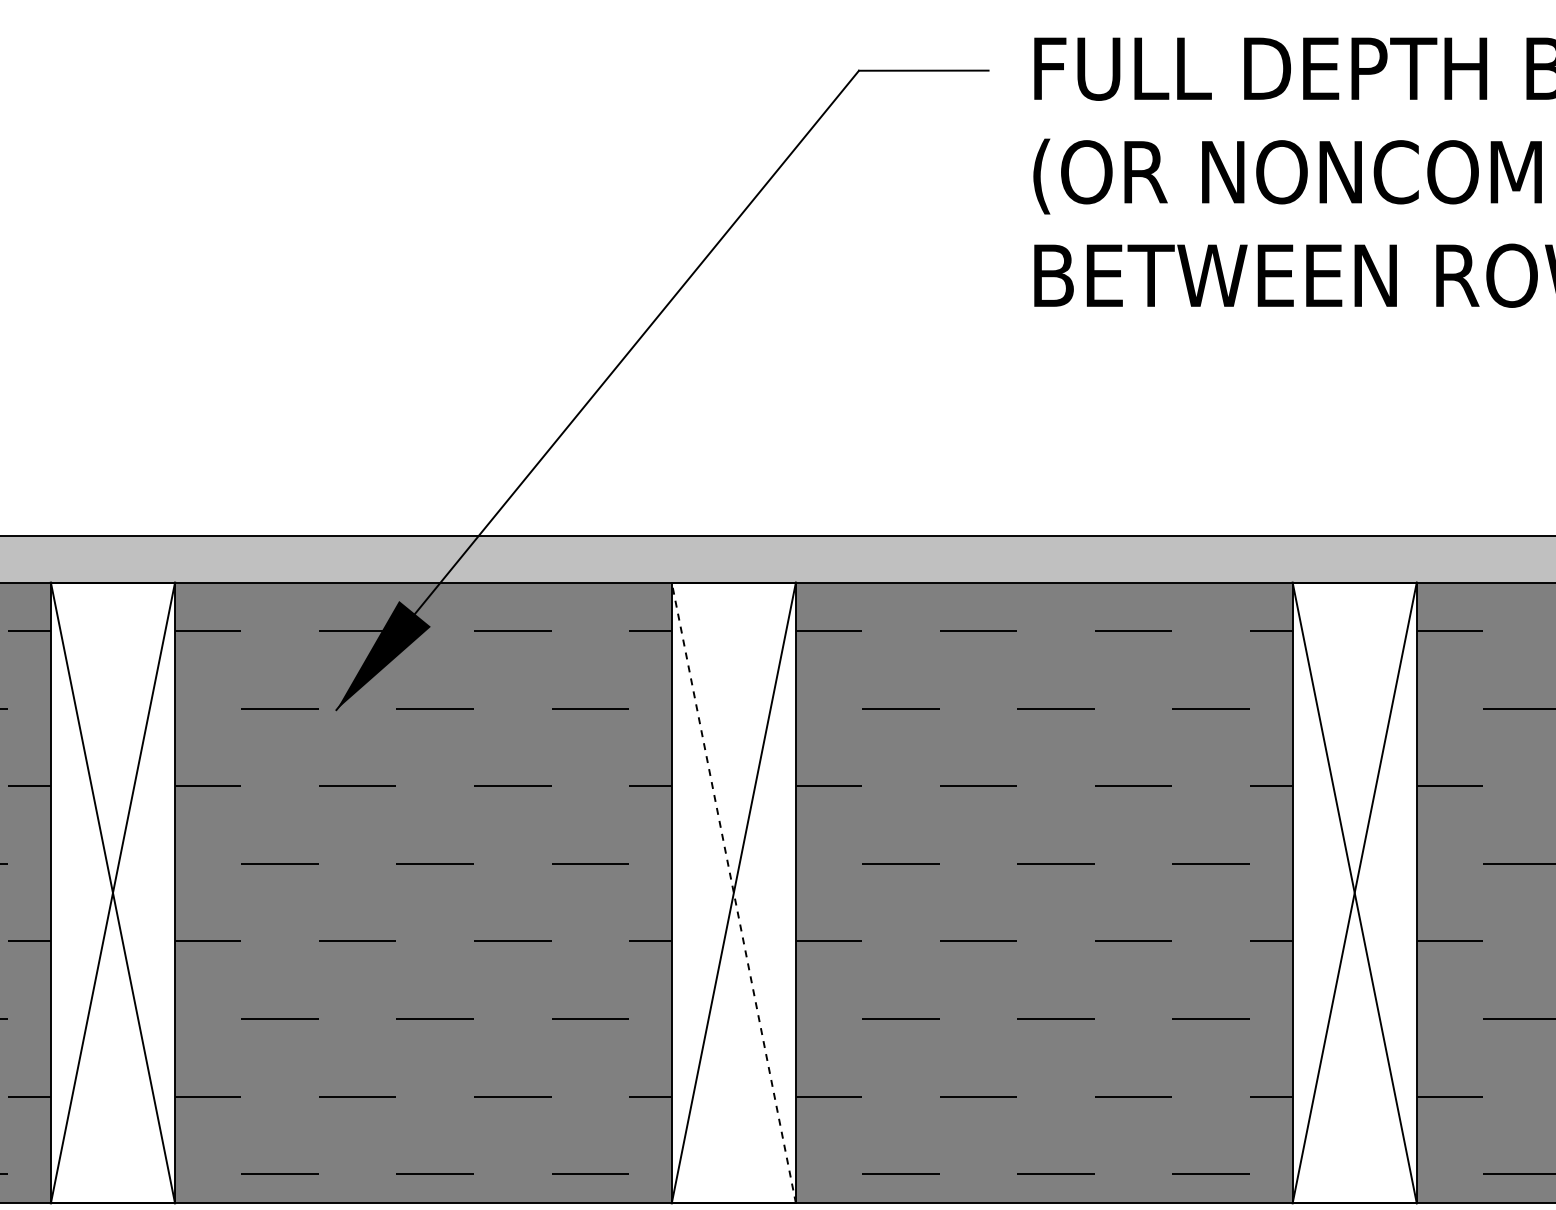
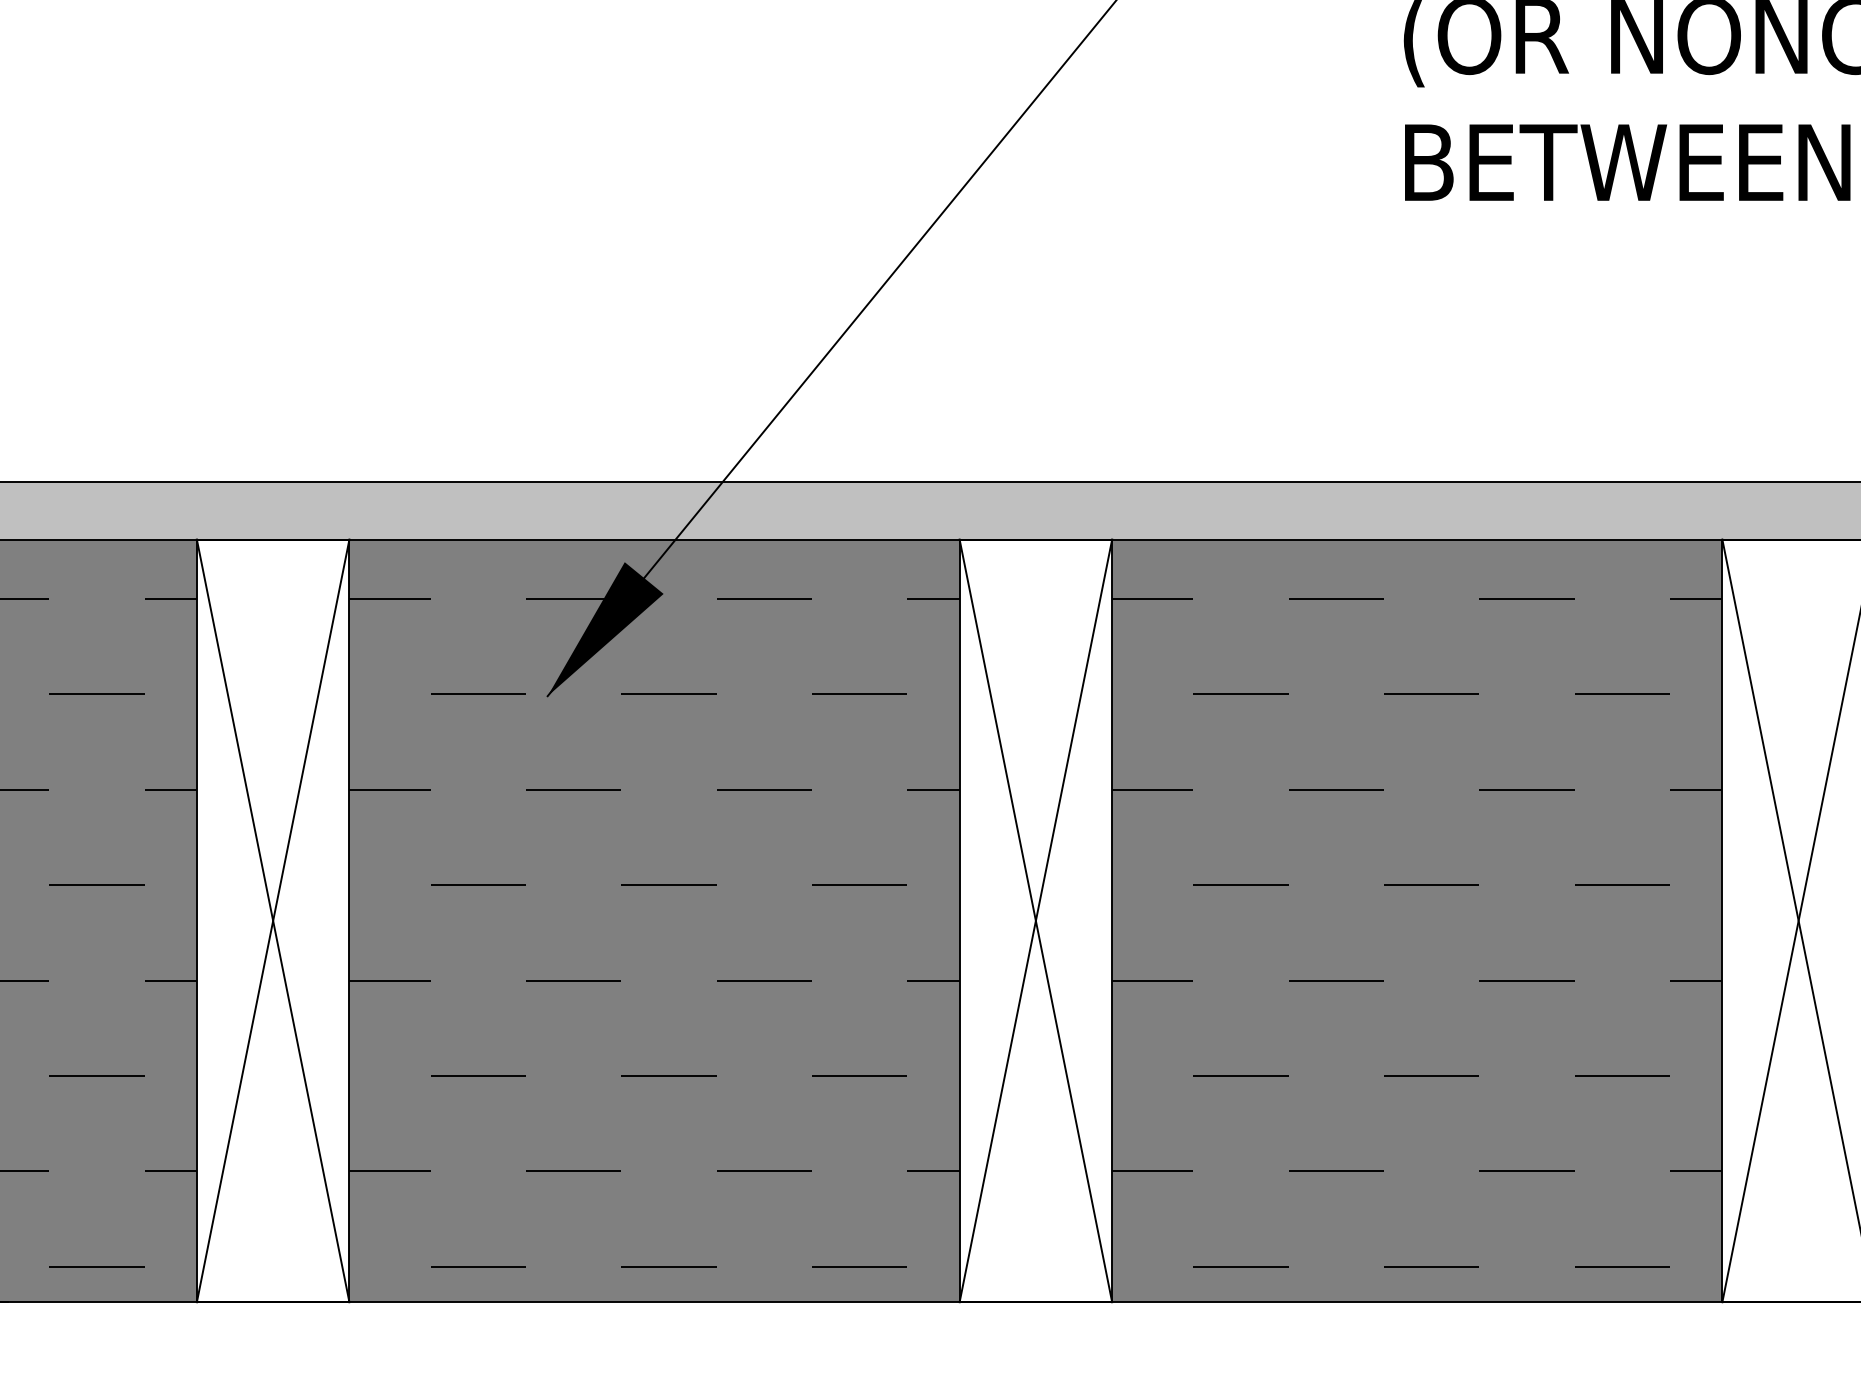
line: (733, 892) -> (1035, 920), dashed -> solid

